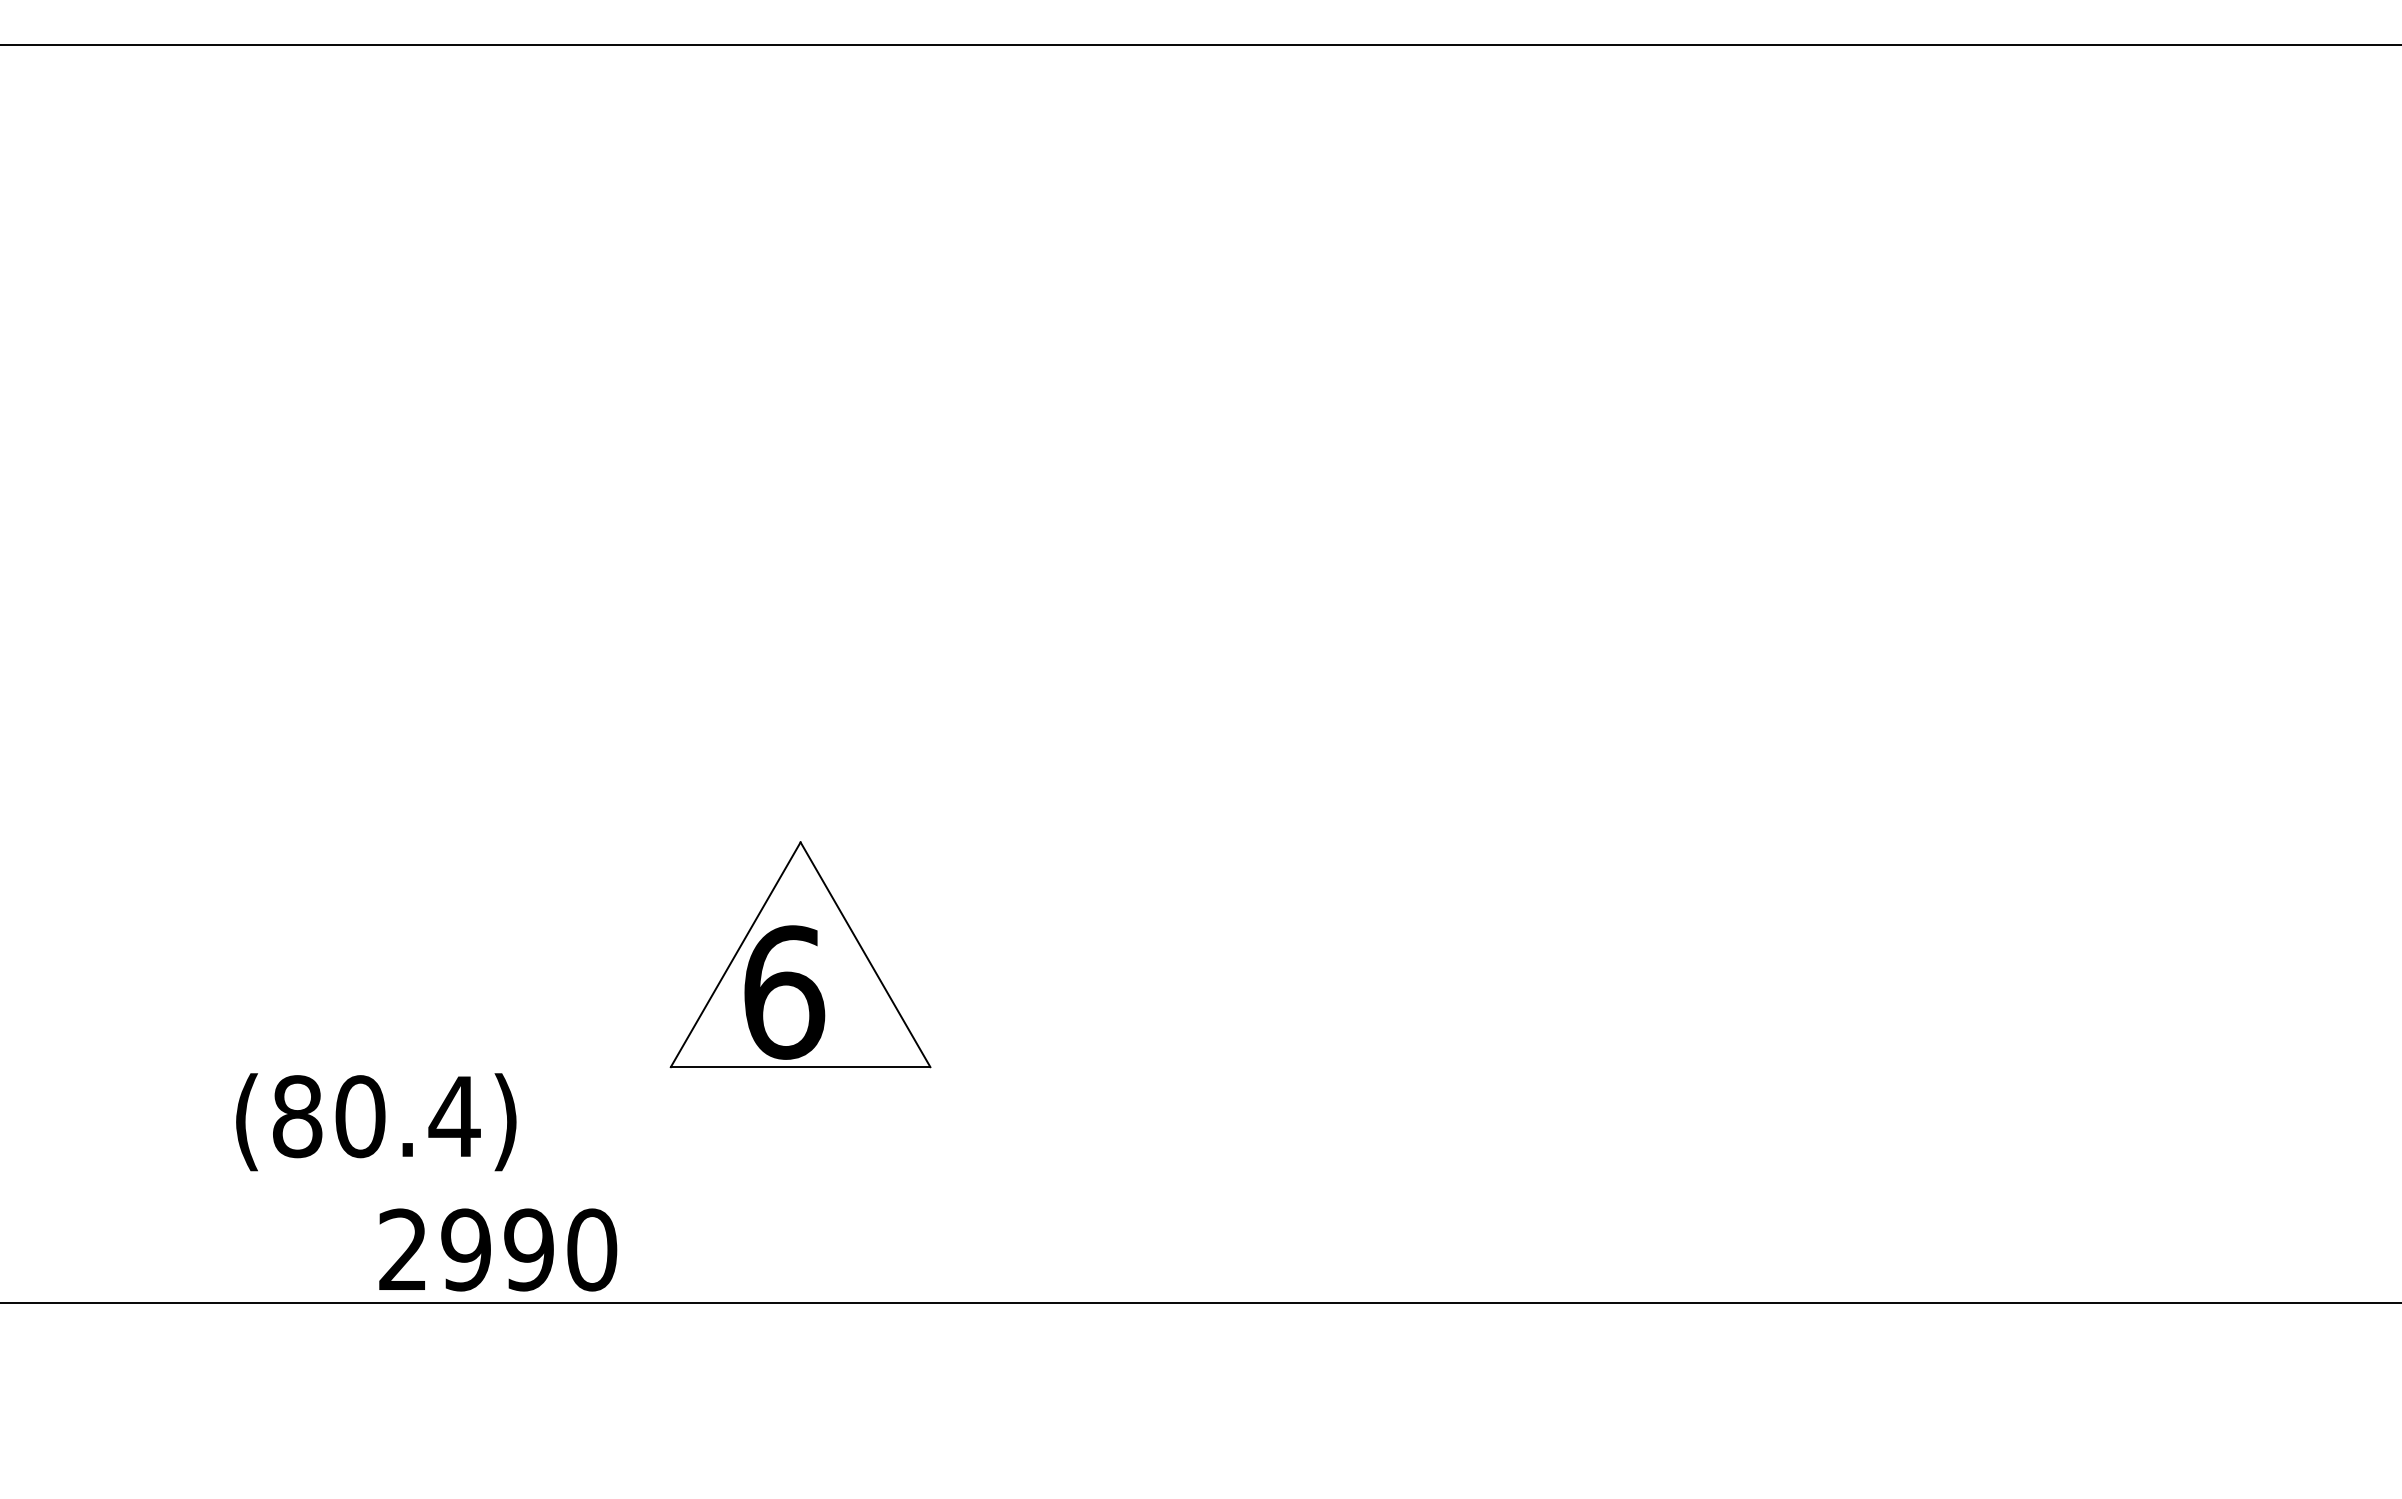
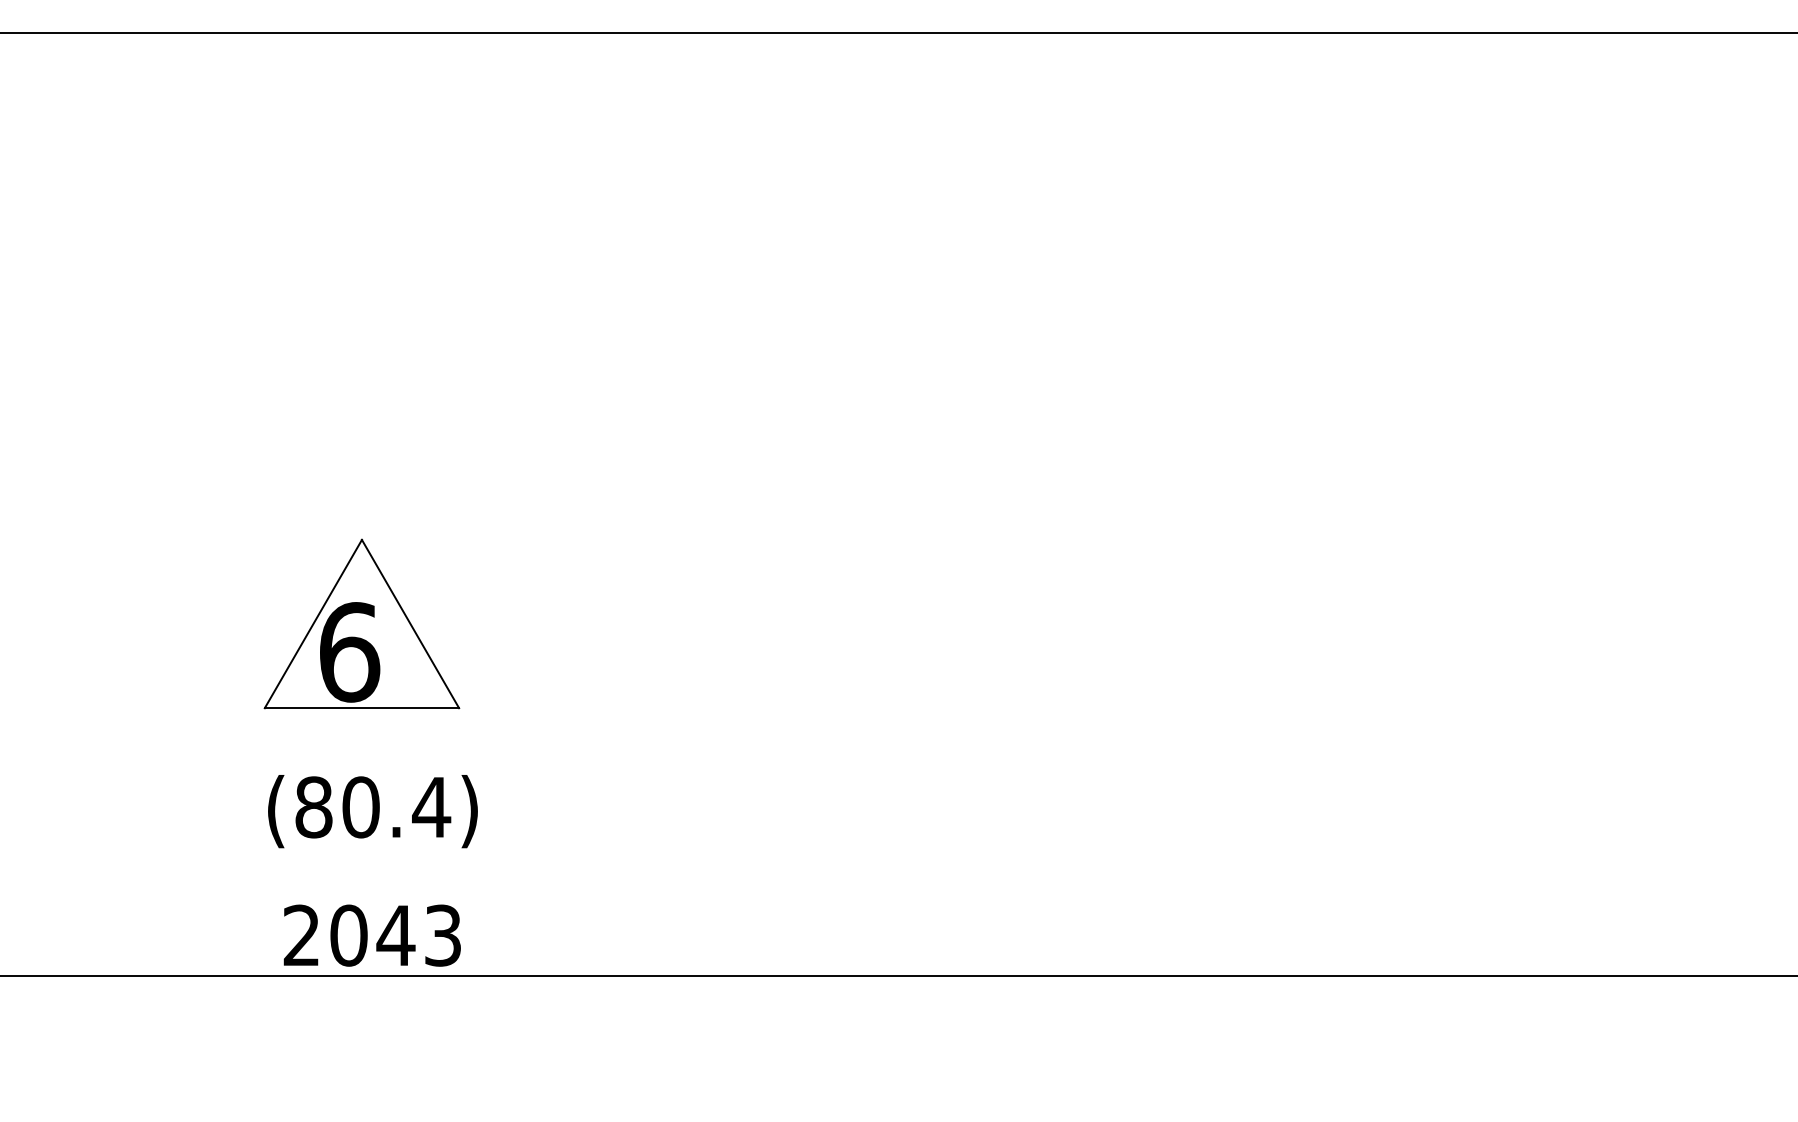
part: (800, 954) -> (361, 623), moved
text: (376, 1122) -> (373, 811), moved
text: (529, 1249) -> (396, 935), 2990 -> 2043

